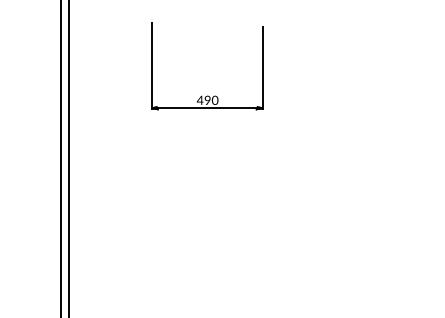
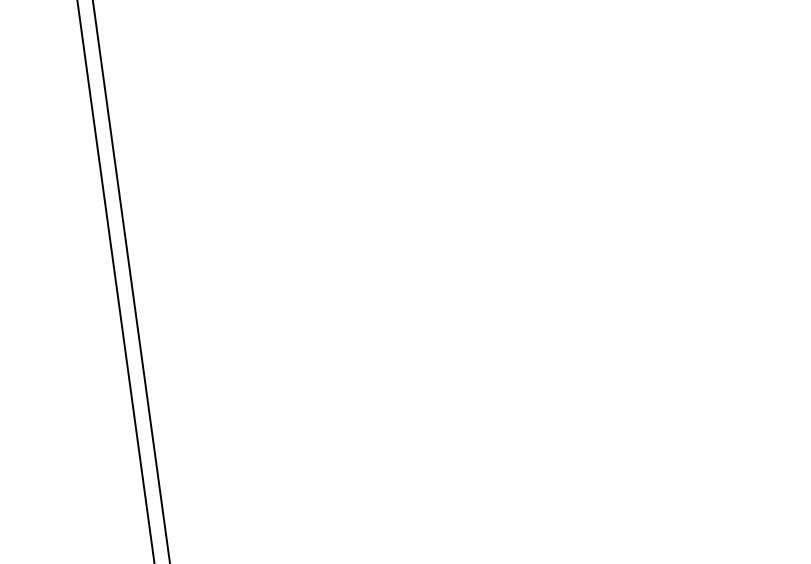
part: (207, 95) -> (382, 188), removed

